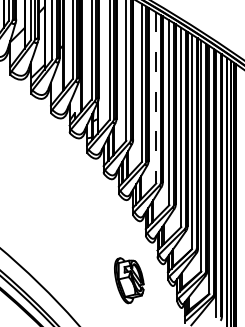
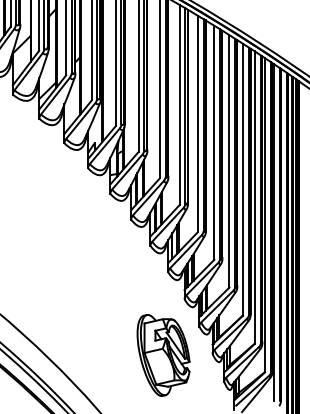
line: (156, 98) -> (197, 124), dashed -> solid
part: (129, 280) -> (163, 355), size x1.43

